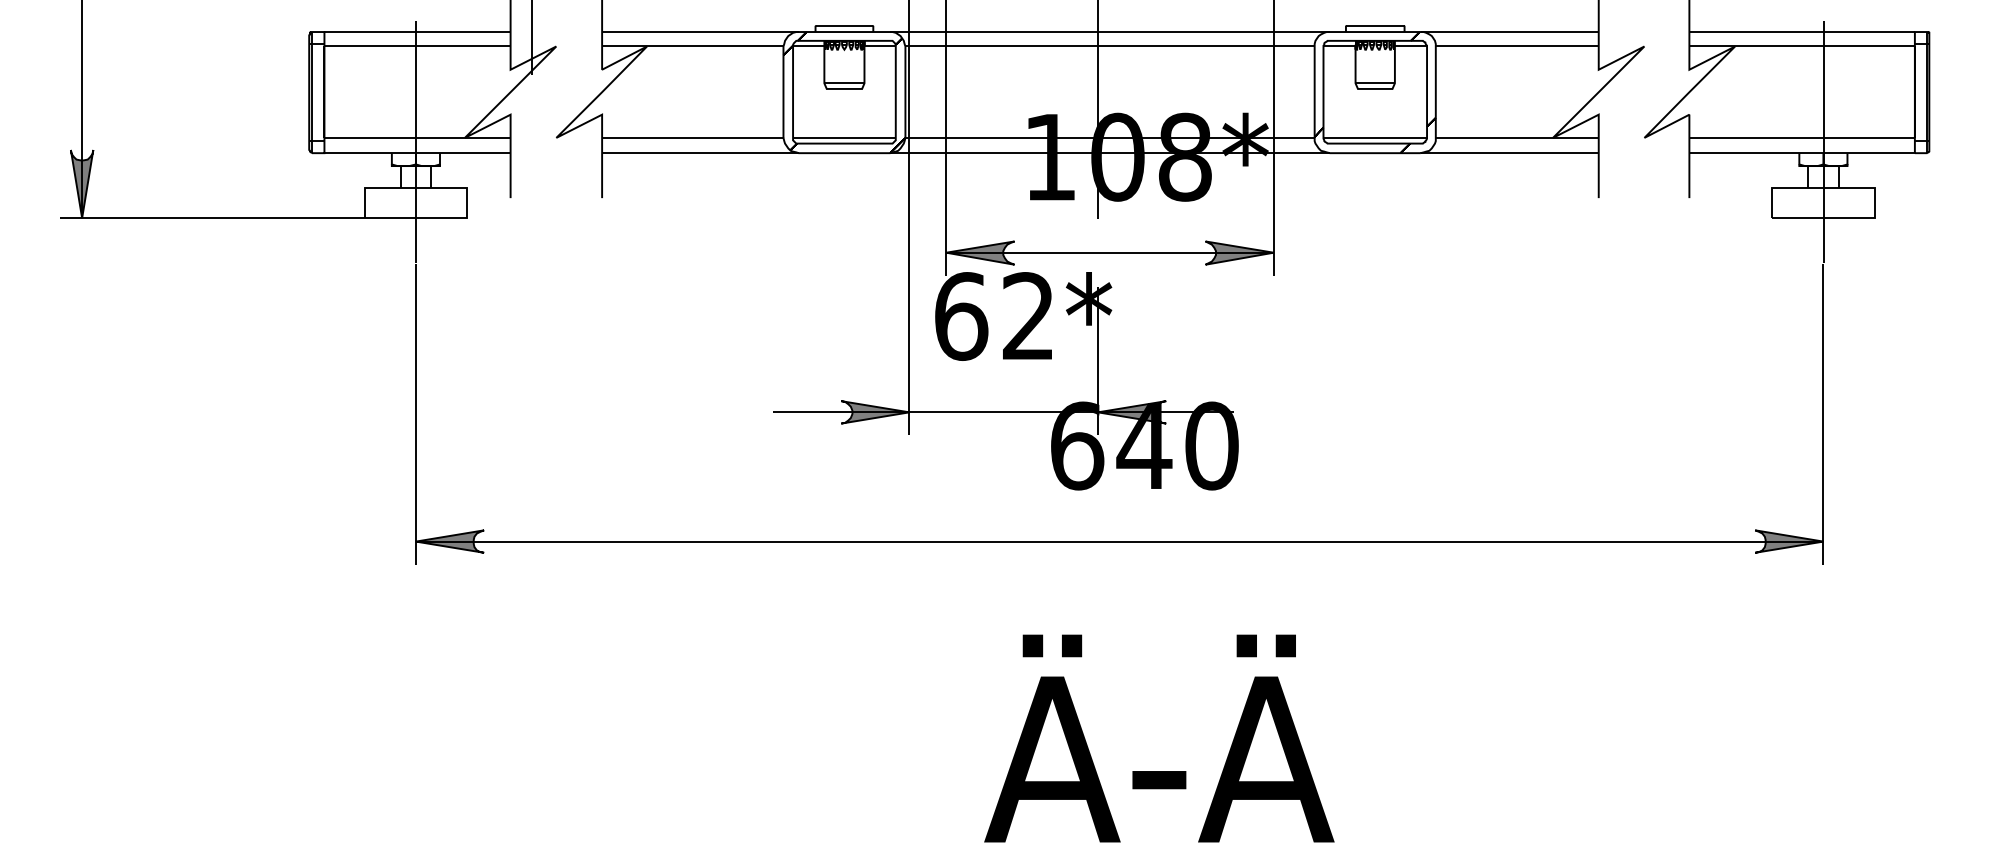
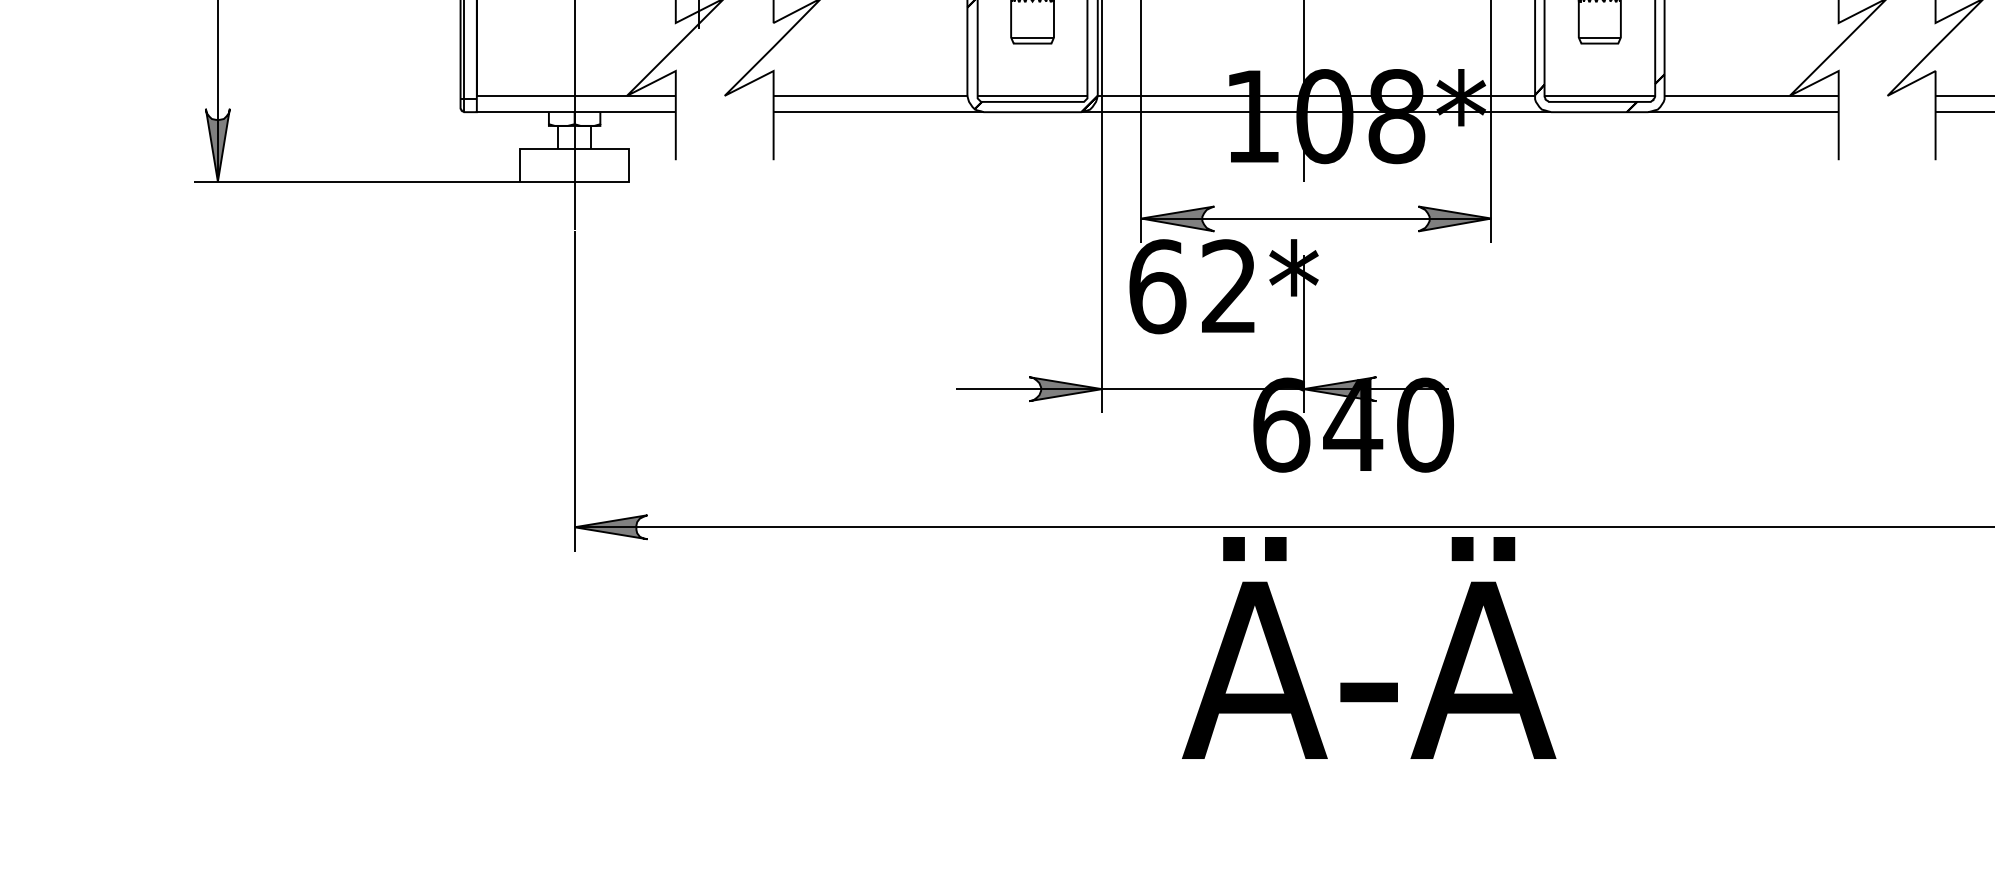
text: (1159, 738) -> (1369, 647), moved

